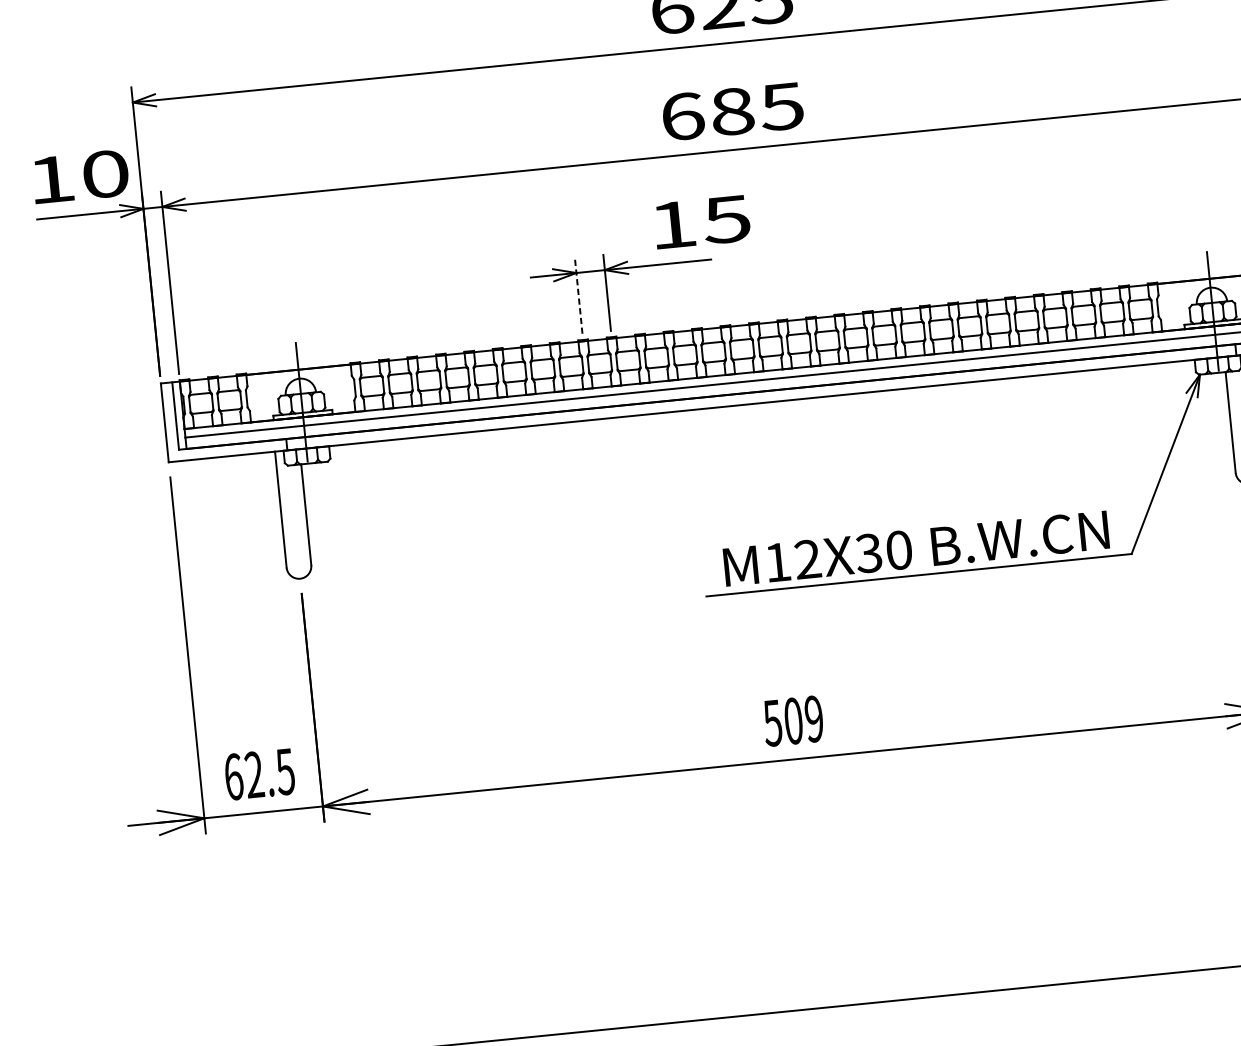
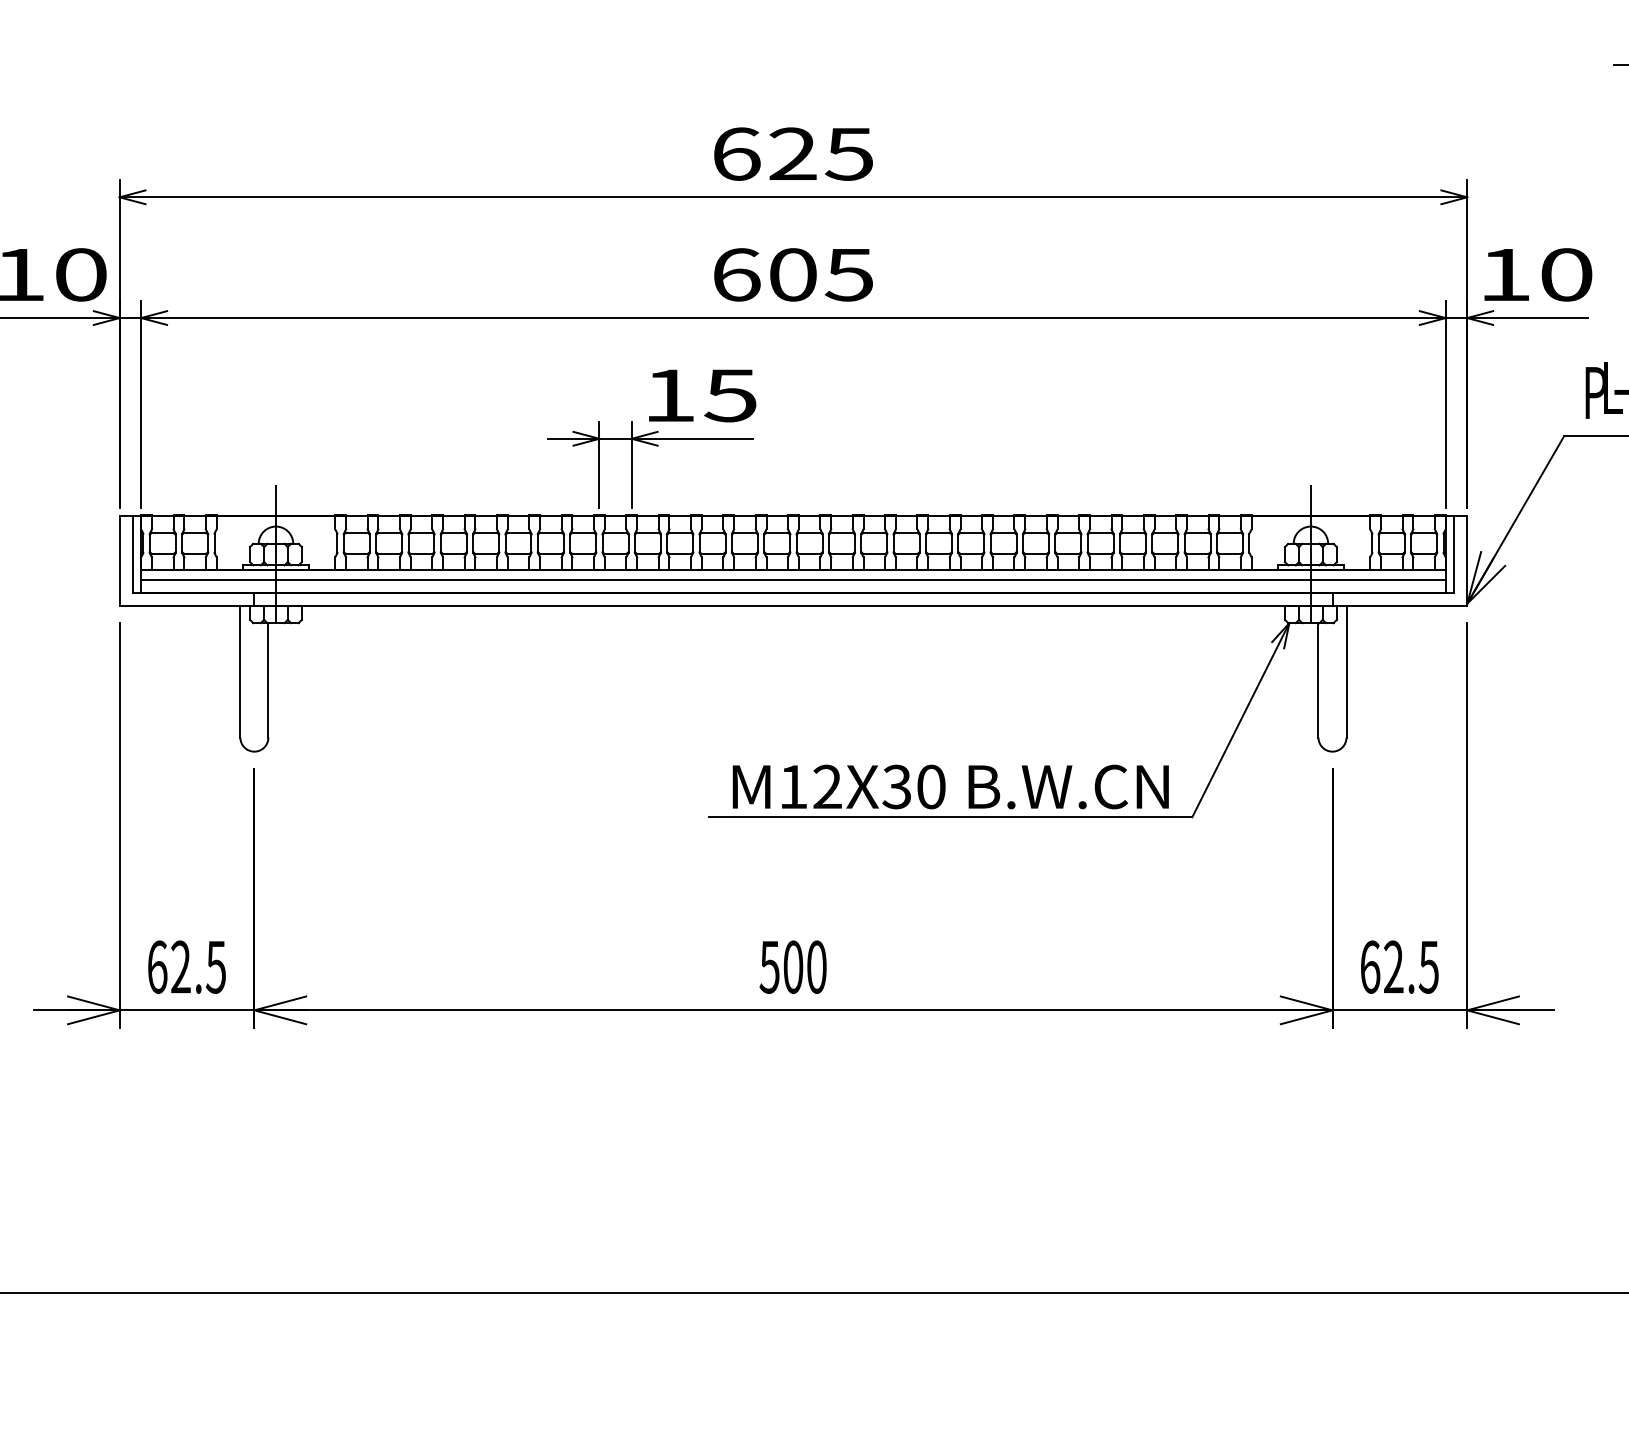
text: (731, 111) -> (792, 274), 685 -> 605
text: (702, 221) -> (702, 395), moved
line: (578, 295) -> (599, 464), dashed -> solid
text: (813, 718) -> (816, 966), 509 -> 500

